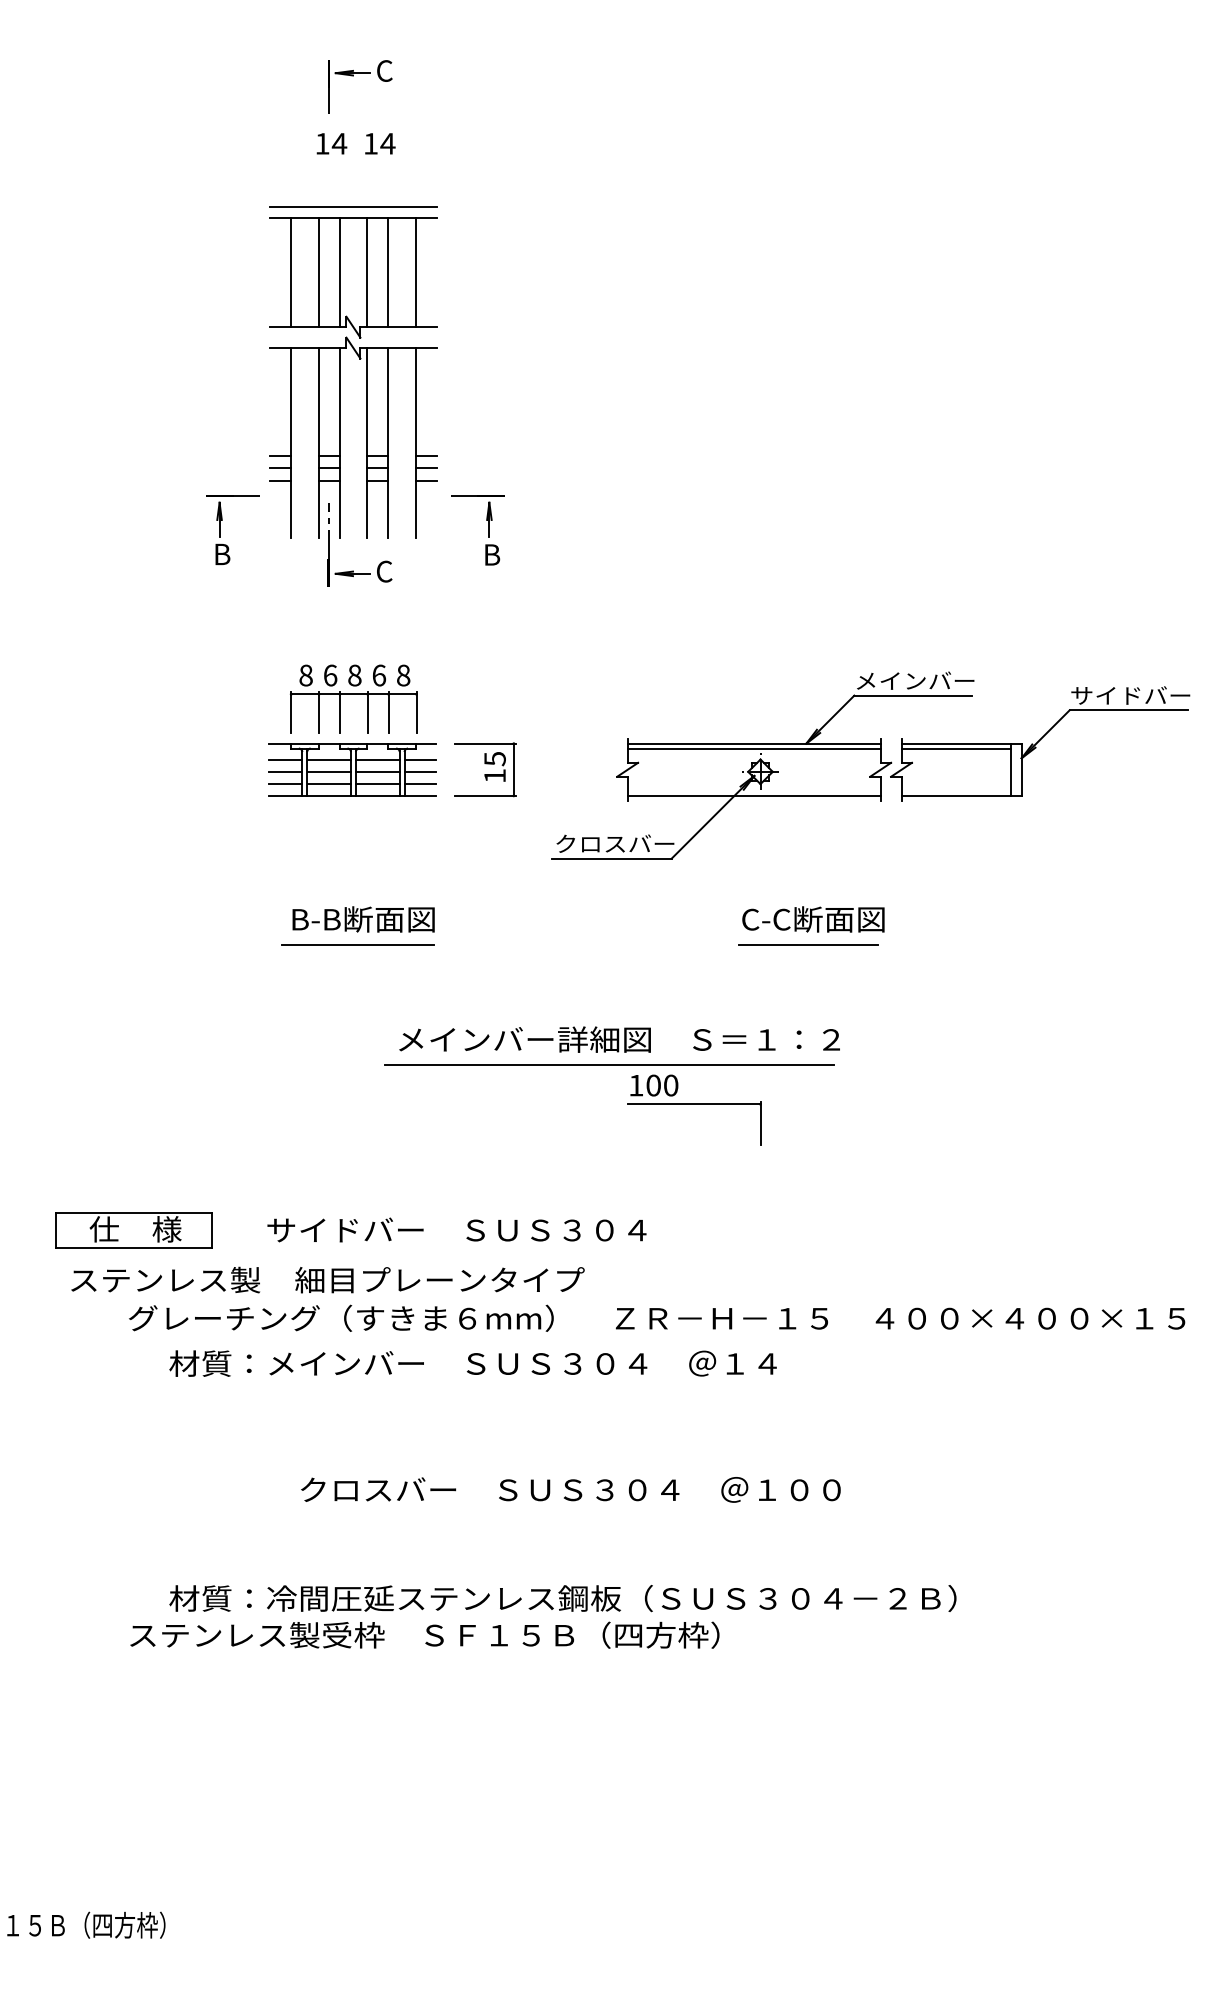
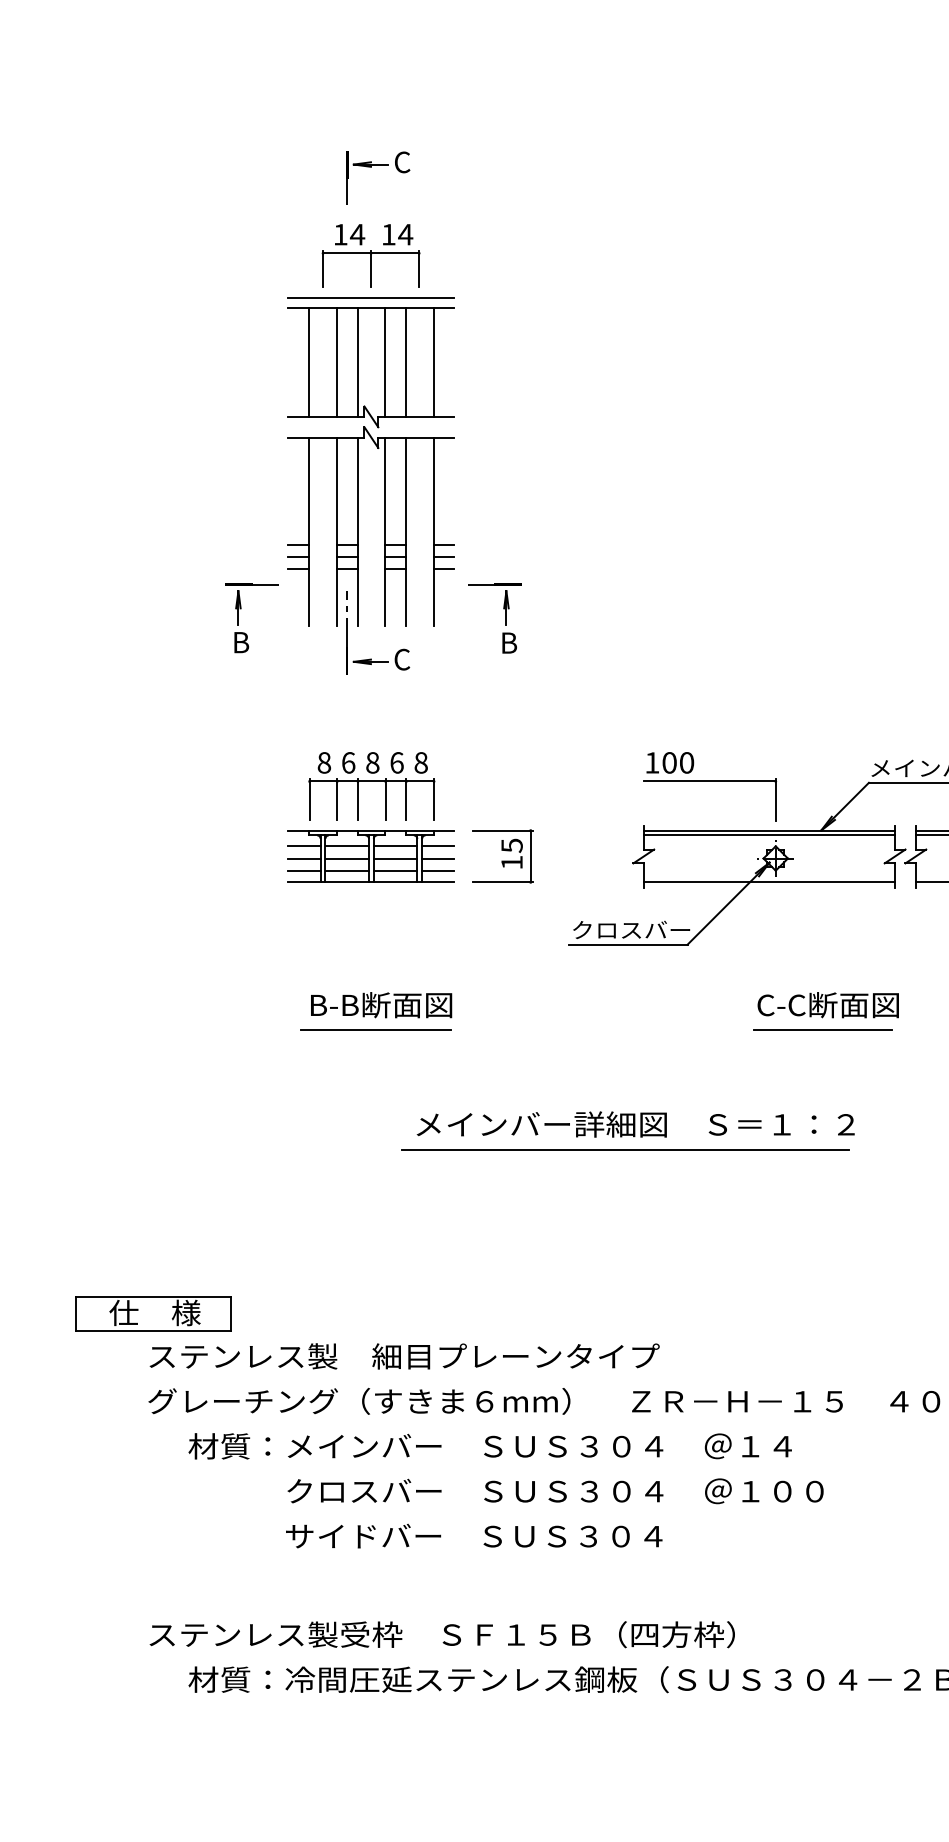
part: (352, 178) -> (370, 269), added
part: (694, 1109) -> (710, 786), moved
text: (456, 1229) -> (473, 1535), moved
text: (327, 1279) -> (404, 1355), moved
text: (570, 1489) -> (555, 1490), moved
text: (424, 1634) -> (441, 1633), moved

